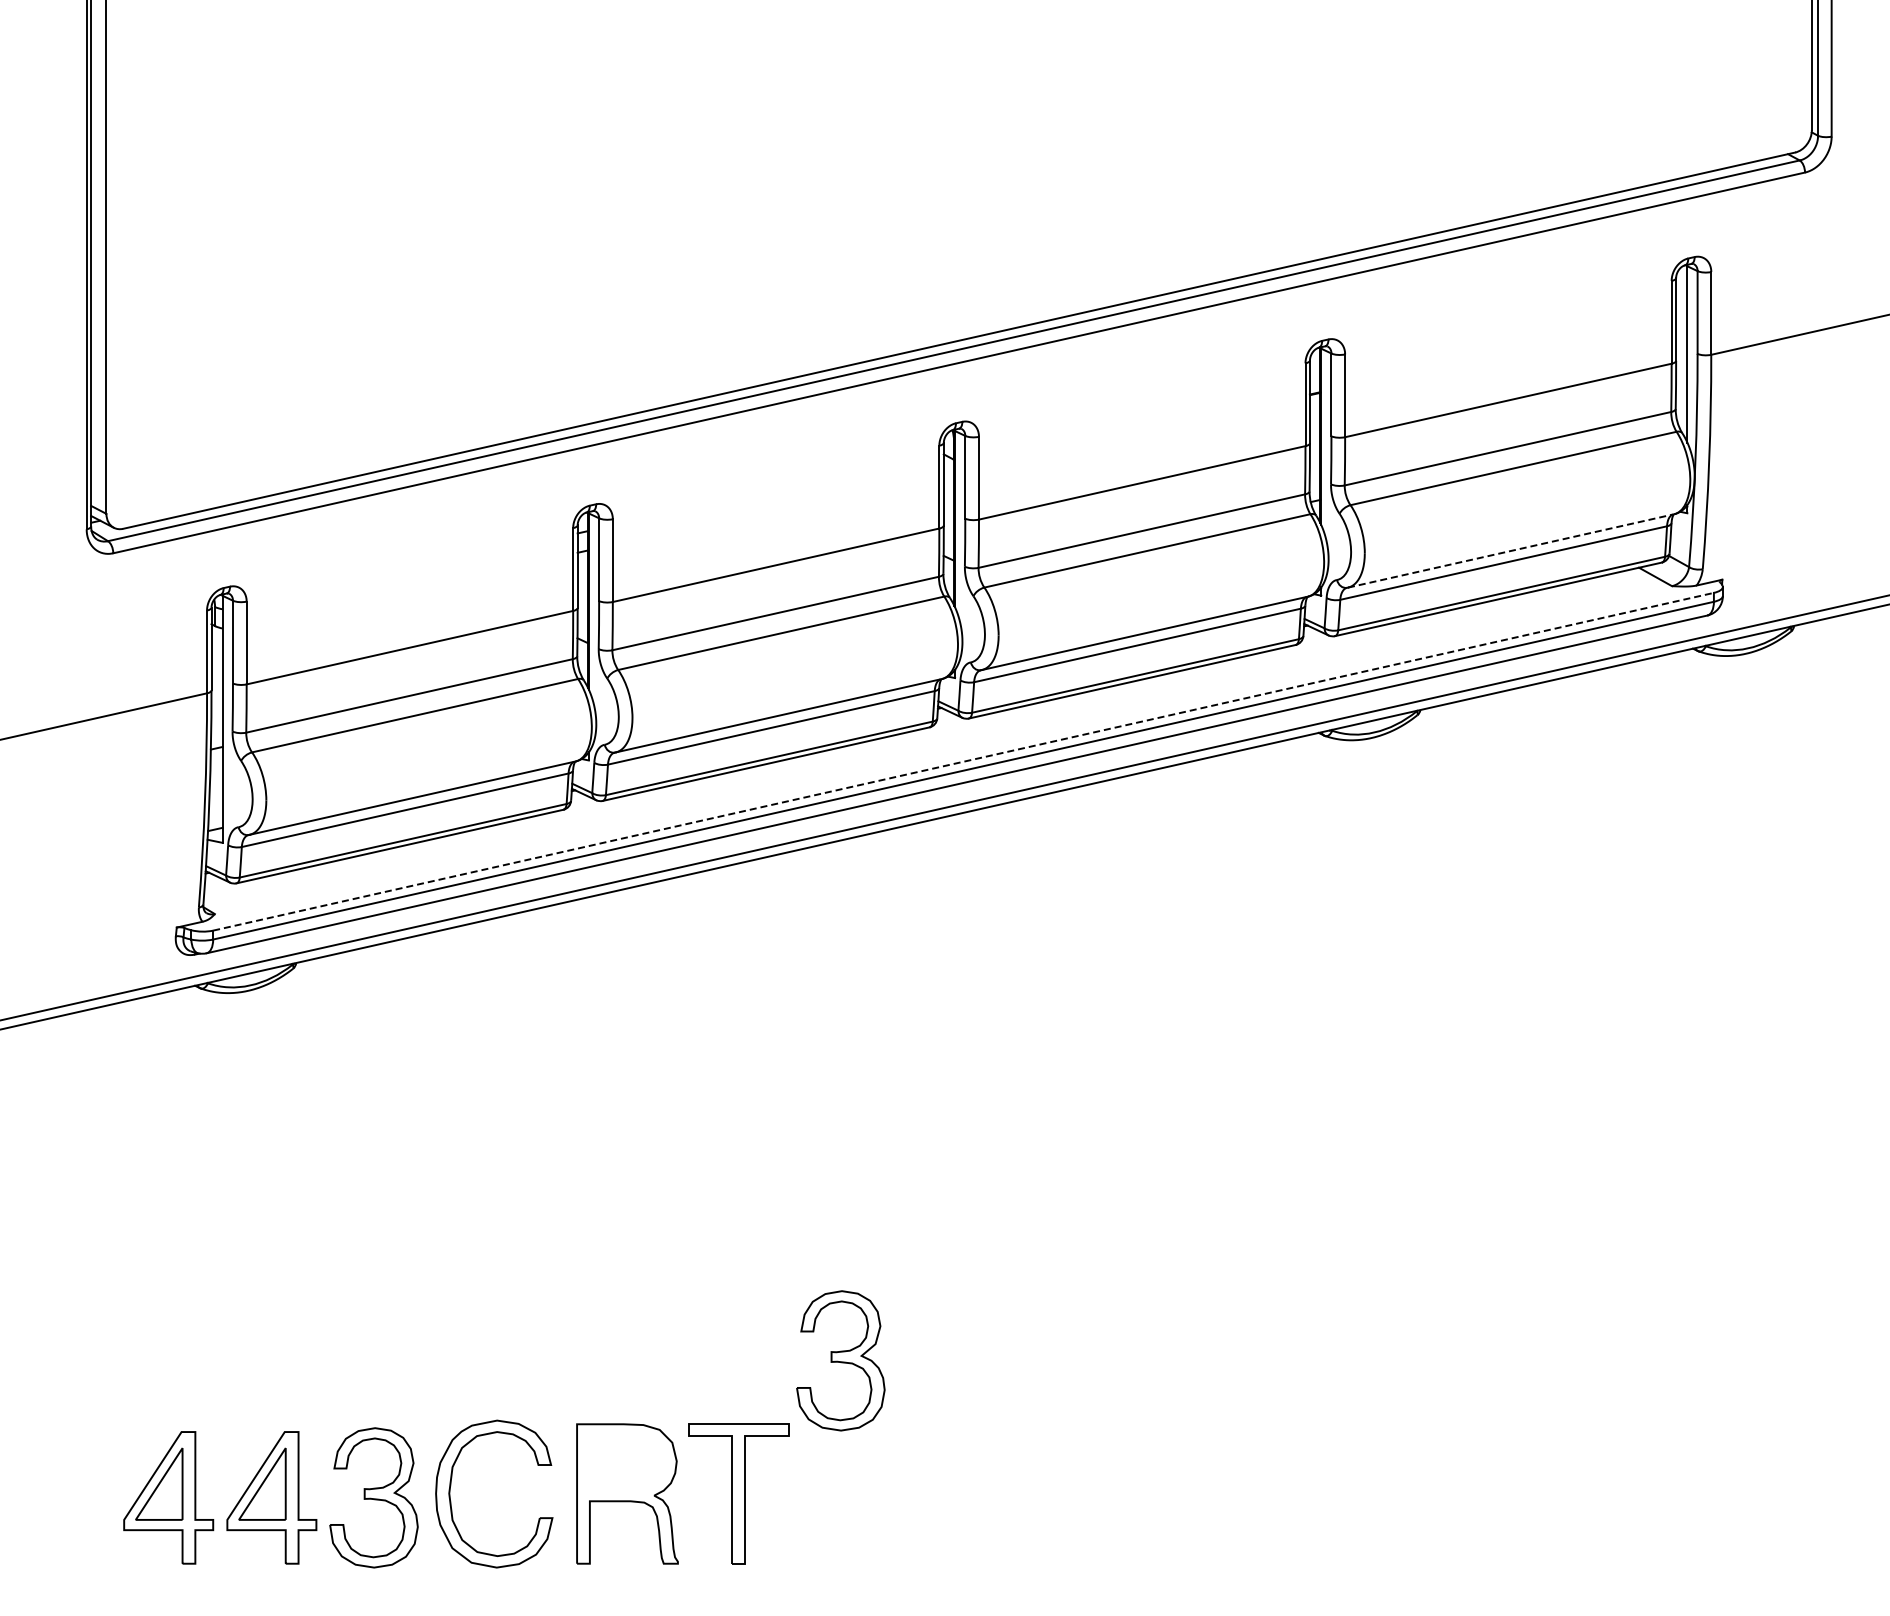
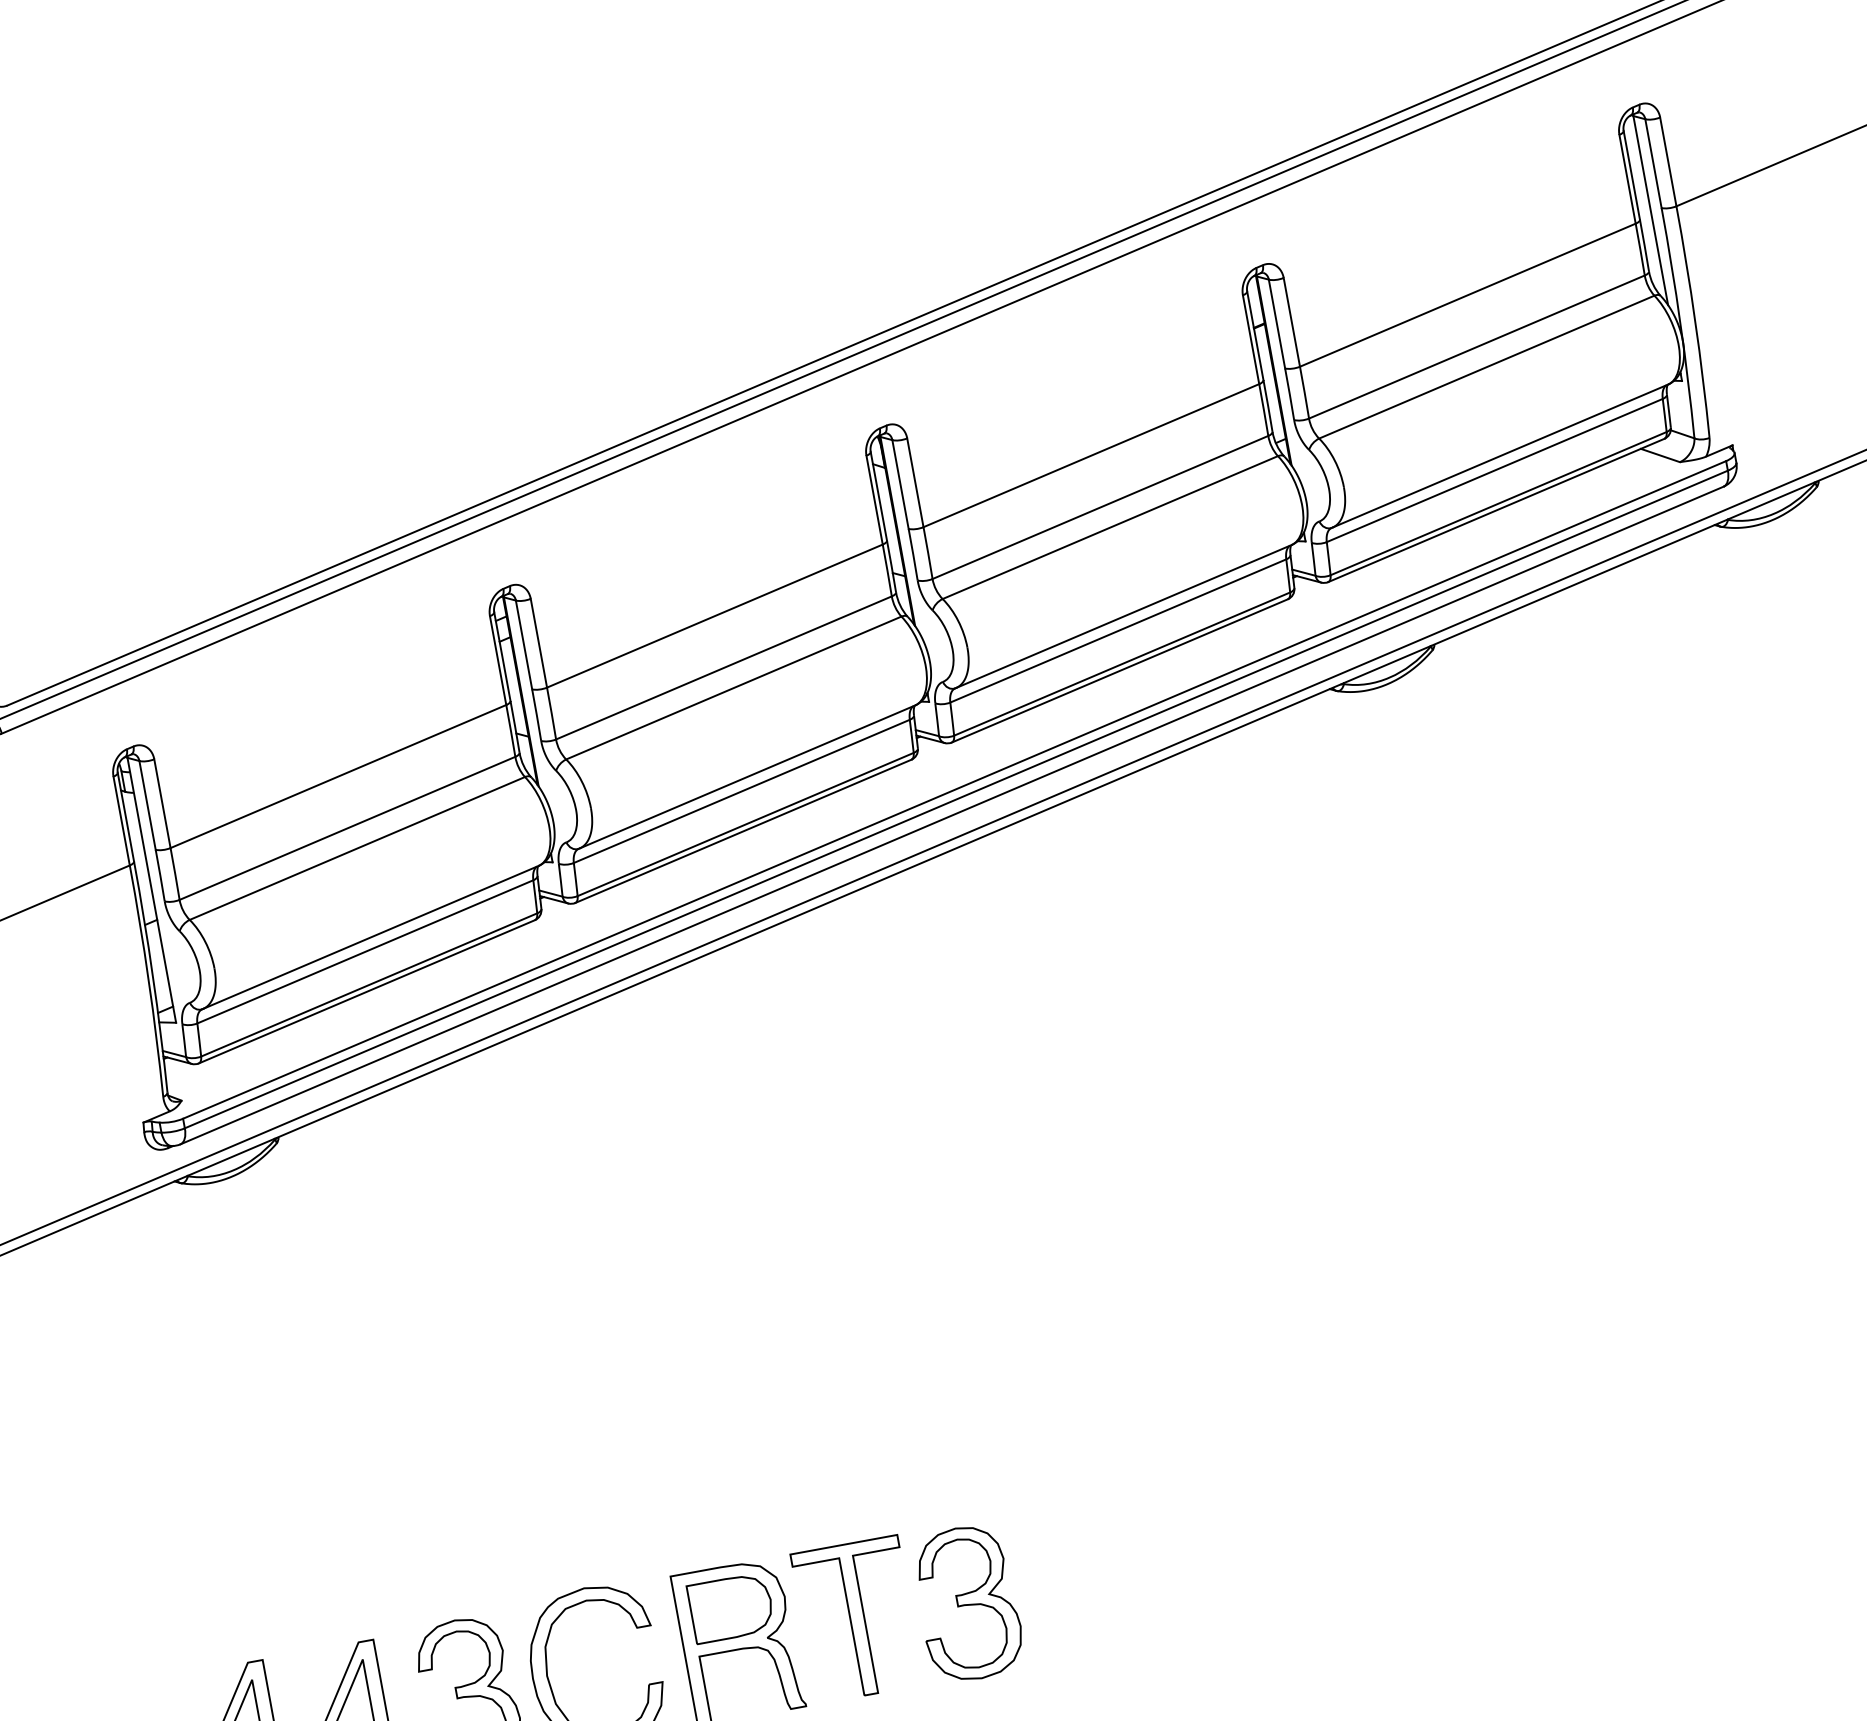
line: (1511, 550) -> (1500, 455), dashed -> solid
line: (964, 761) -> (955, 789), dashed -> solid
part: (840, 1360) -> (967, 1603), moved
part: (626, 1462) -> (731, 1607), added

